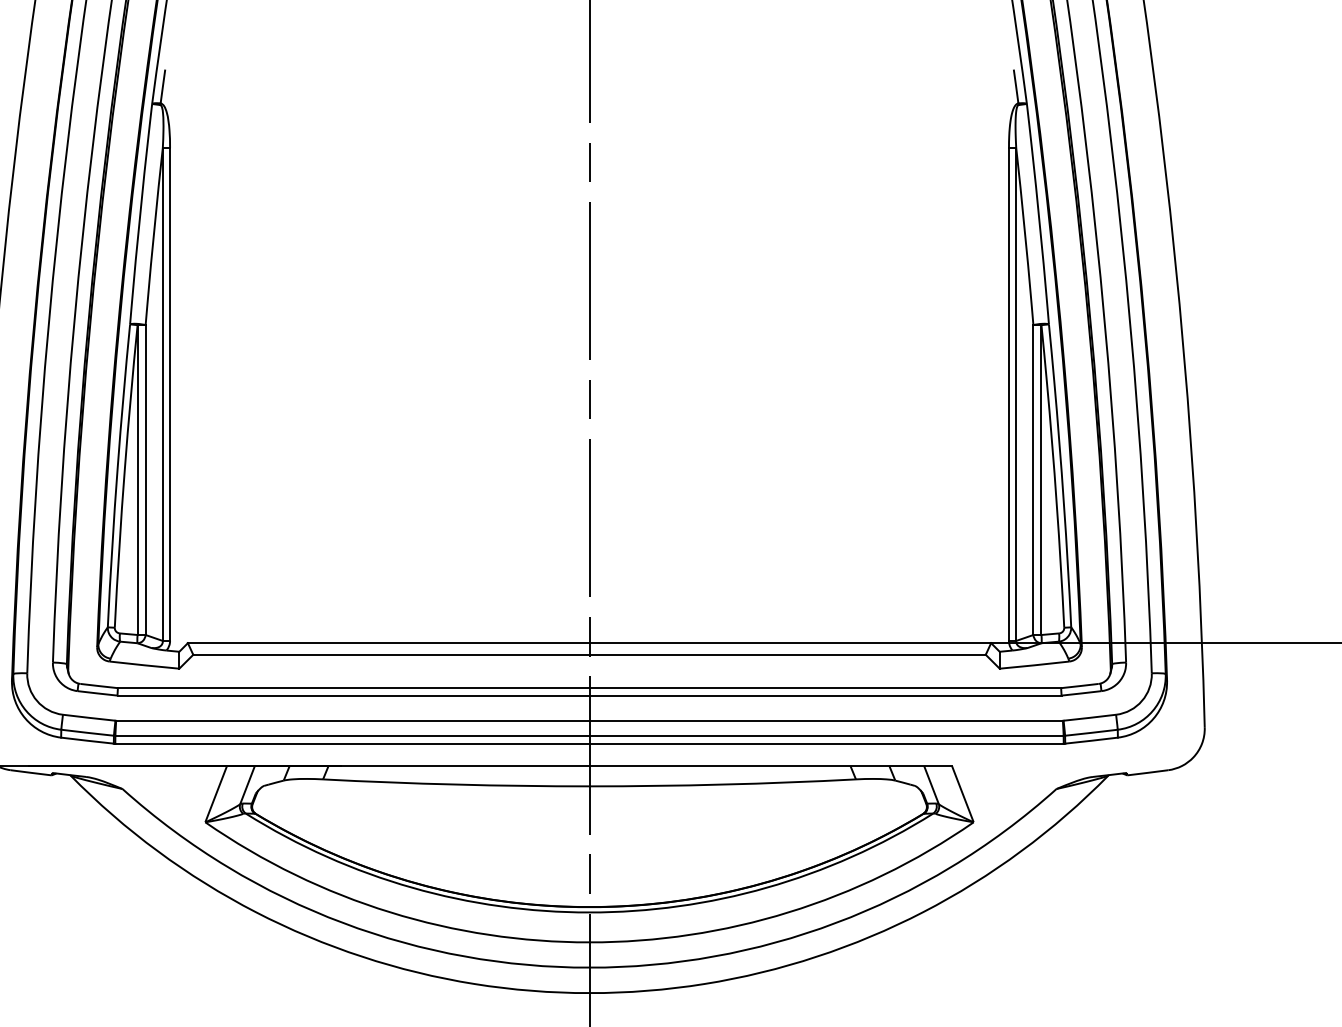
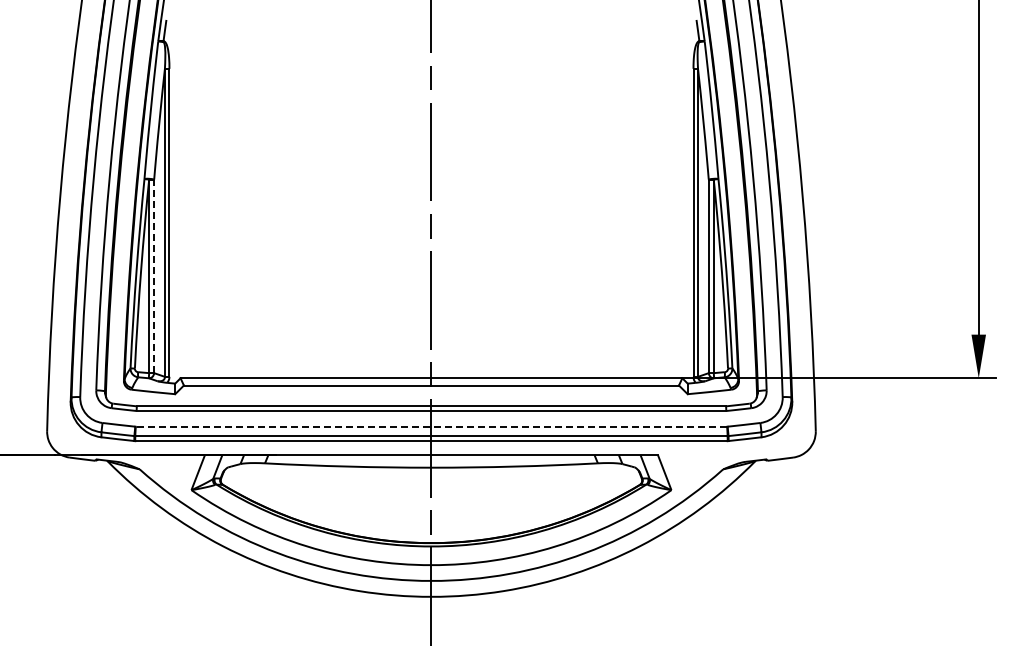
line: (146, 480) -> (154, 276), solid -> dashed
line: (589, 720) -> (431, 426), solid -> dashed

